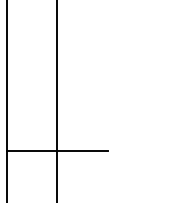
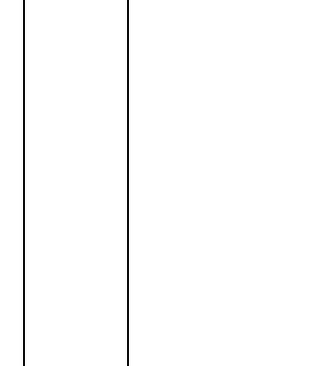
line: (57, 150) -> (128, 252), removed

